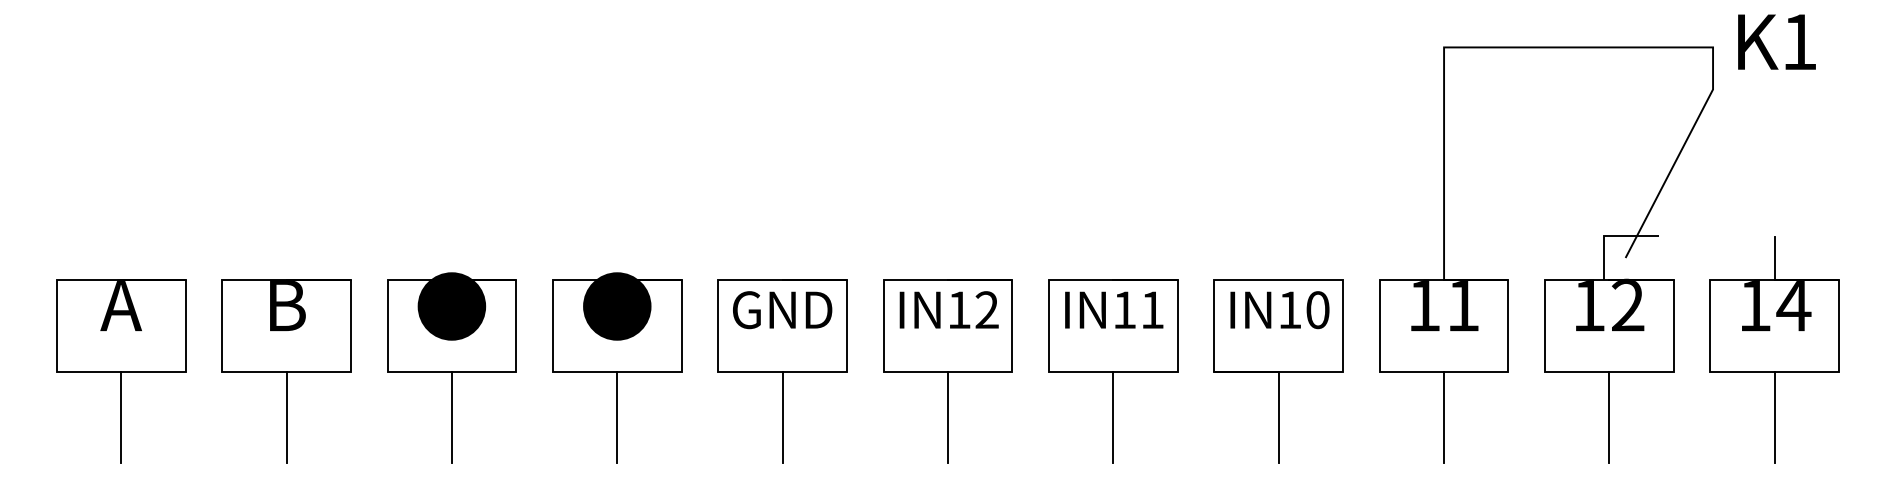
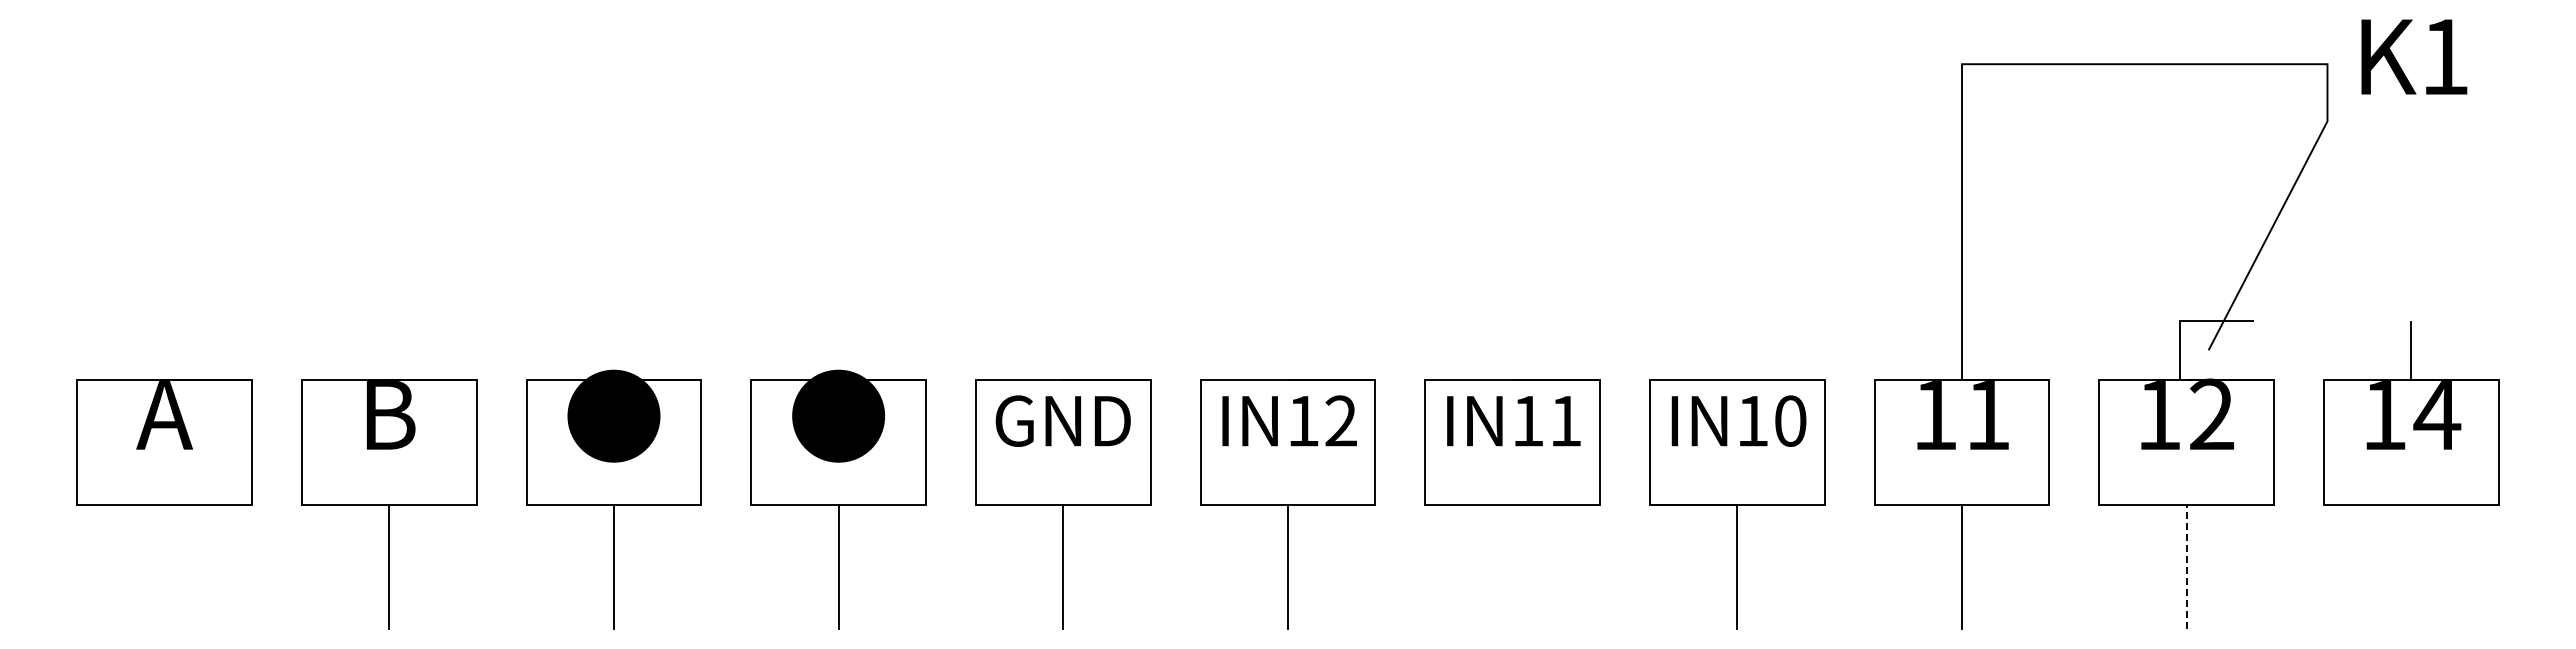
line: (121, 417) -> (164, 566), removed
line: (1113, 417) -> (1512, 566), removed
line: (1609, 417) -> (2186, 566), solid -> dashed
line: (1774, 417) -> (2411, 566), removed

